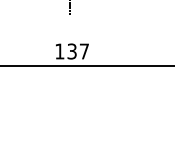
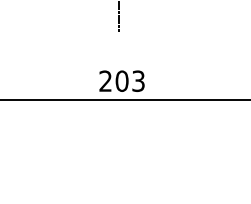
text: (71, 51) -> (121, 81), 137 -> 203

